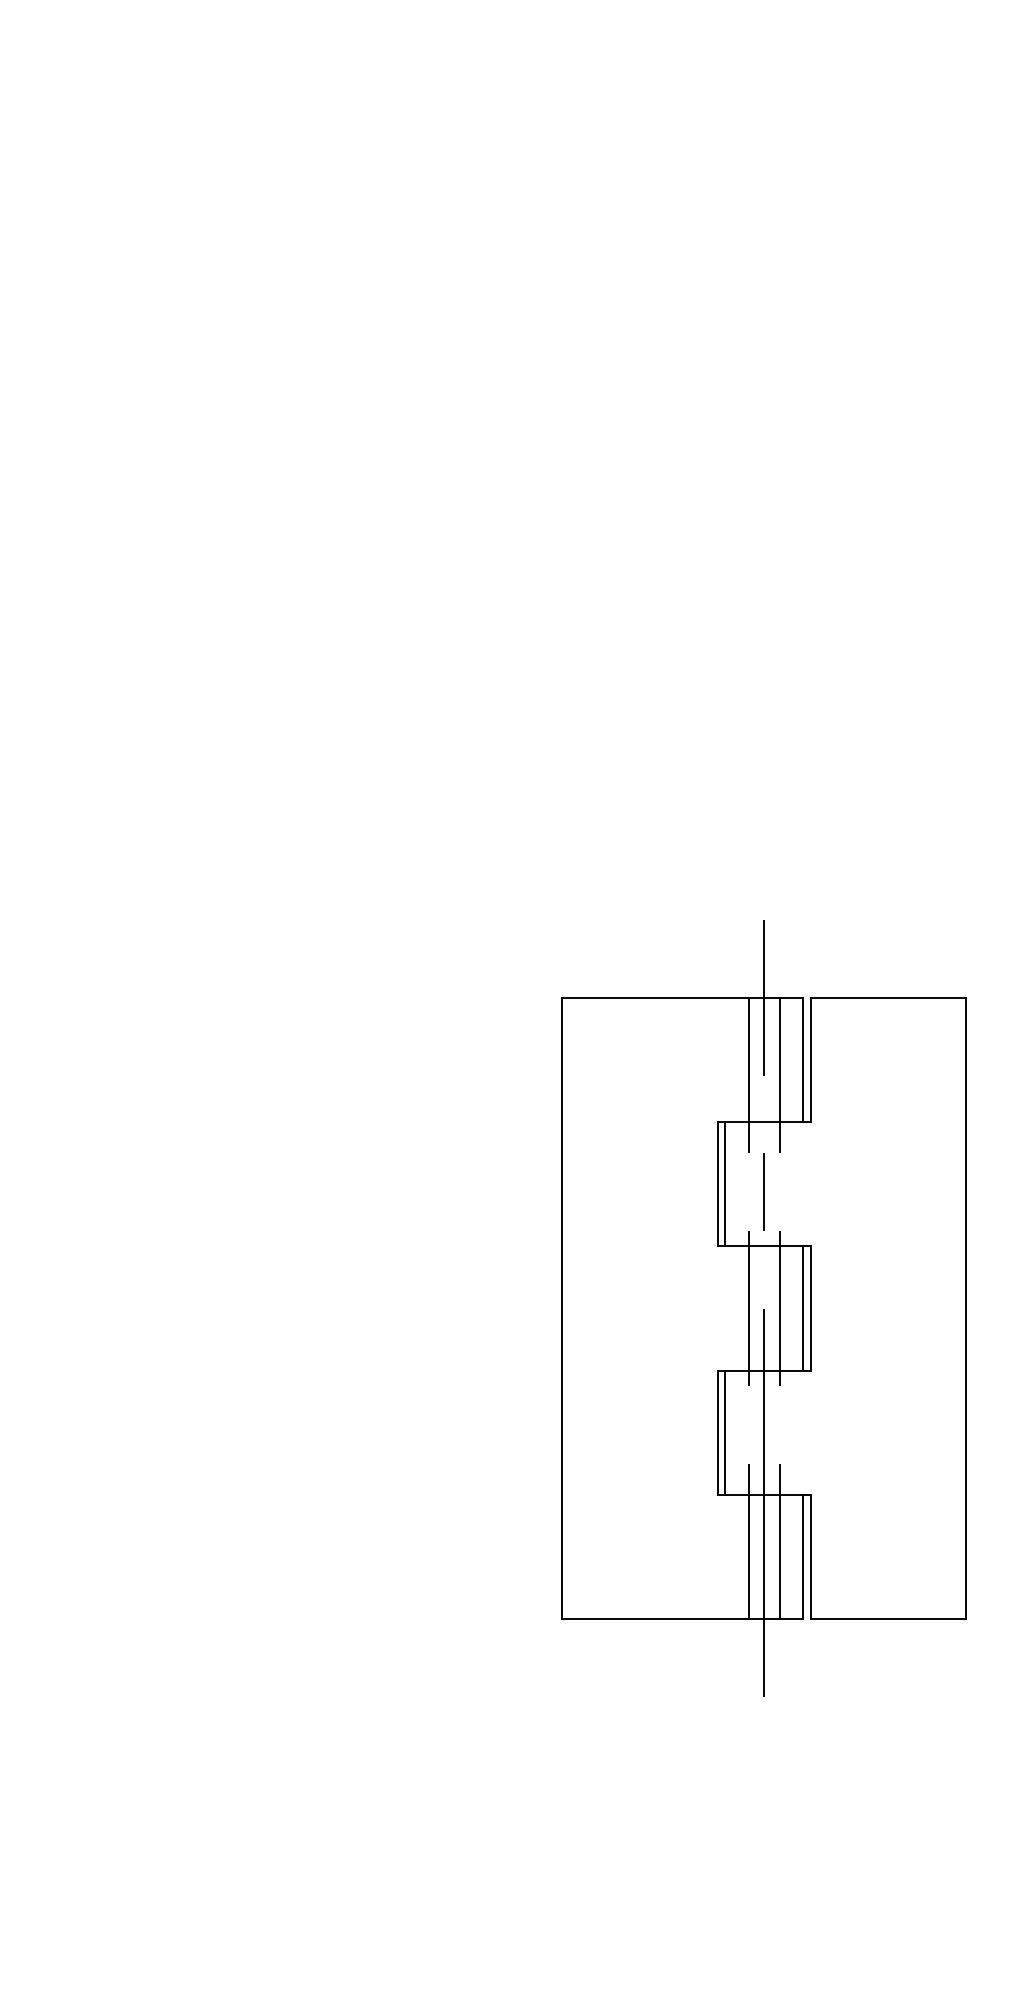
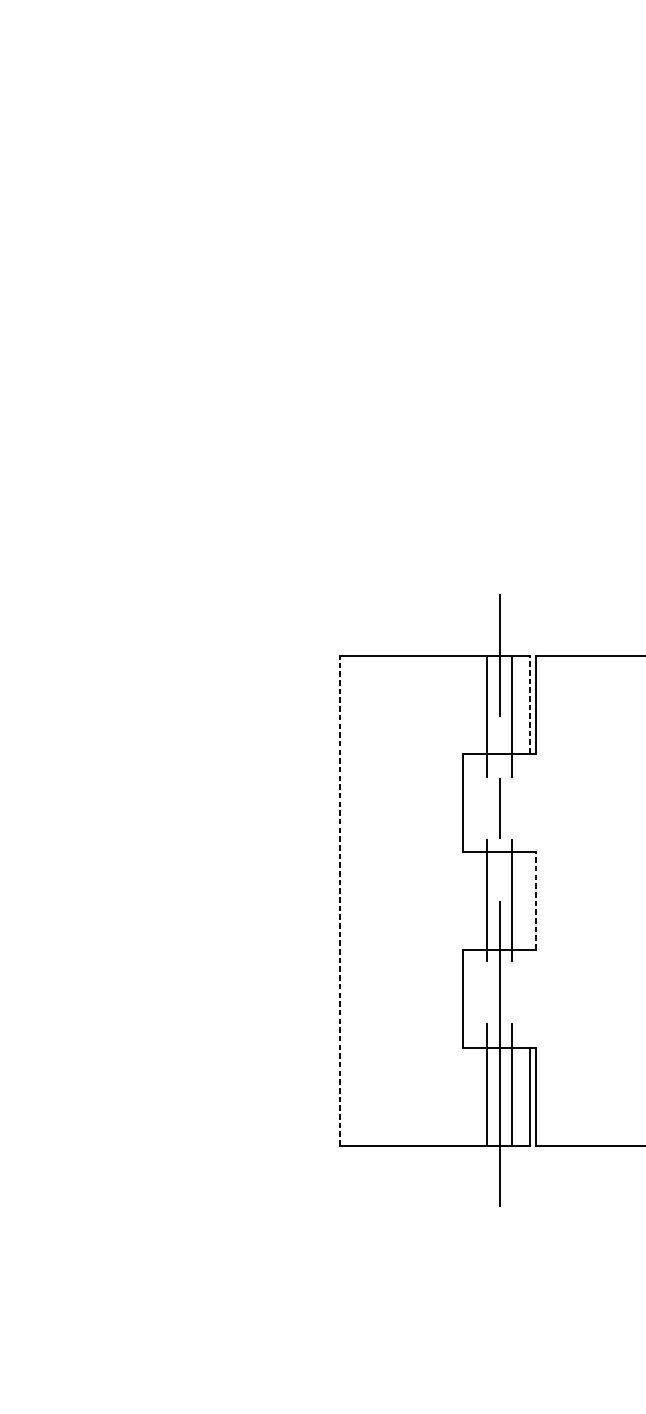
line: (802, 1059) -> (529, 704), solid -> dashed
line: (725, 1184) -> (469, 802), removed
line: (562, 1308) -> (340, 900), solid -> dashed
line: (802, 1308) -> (529, 900), removed
line: (810, 1308) -> (536, 900), solid -> dashed
line: (725, 1432) -> (469, 998), removed

